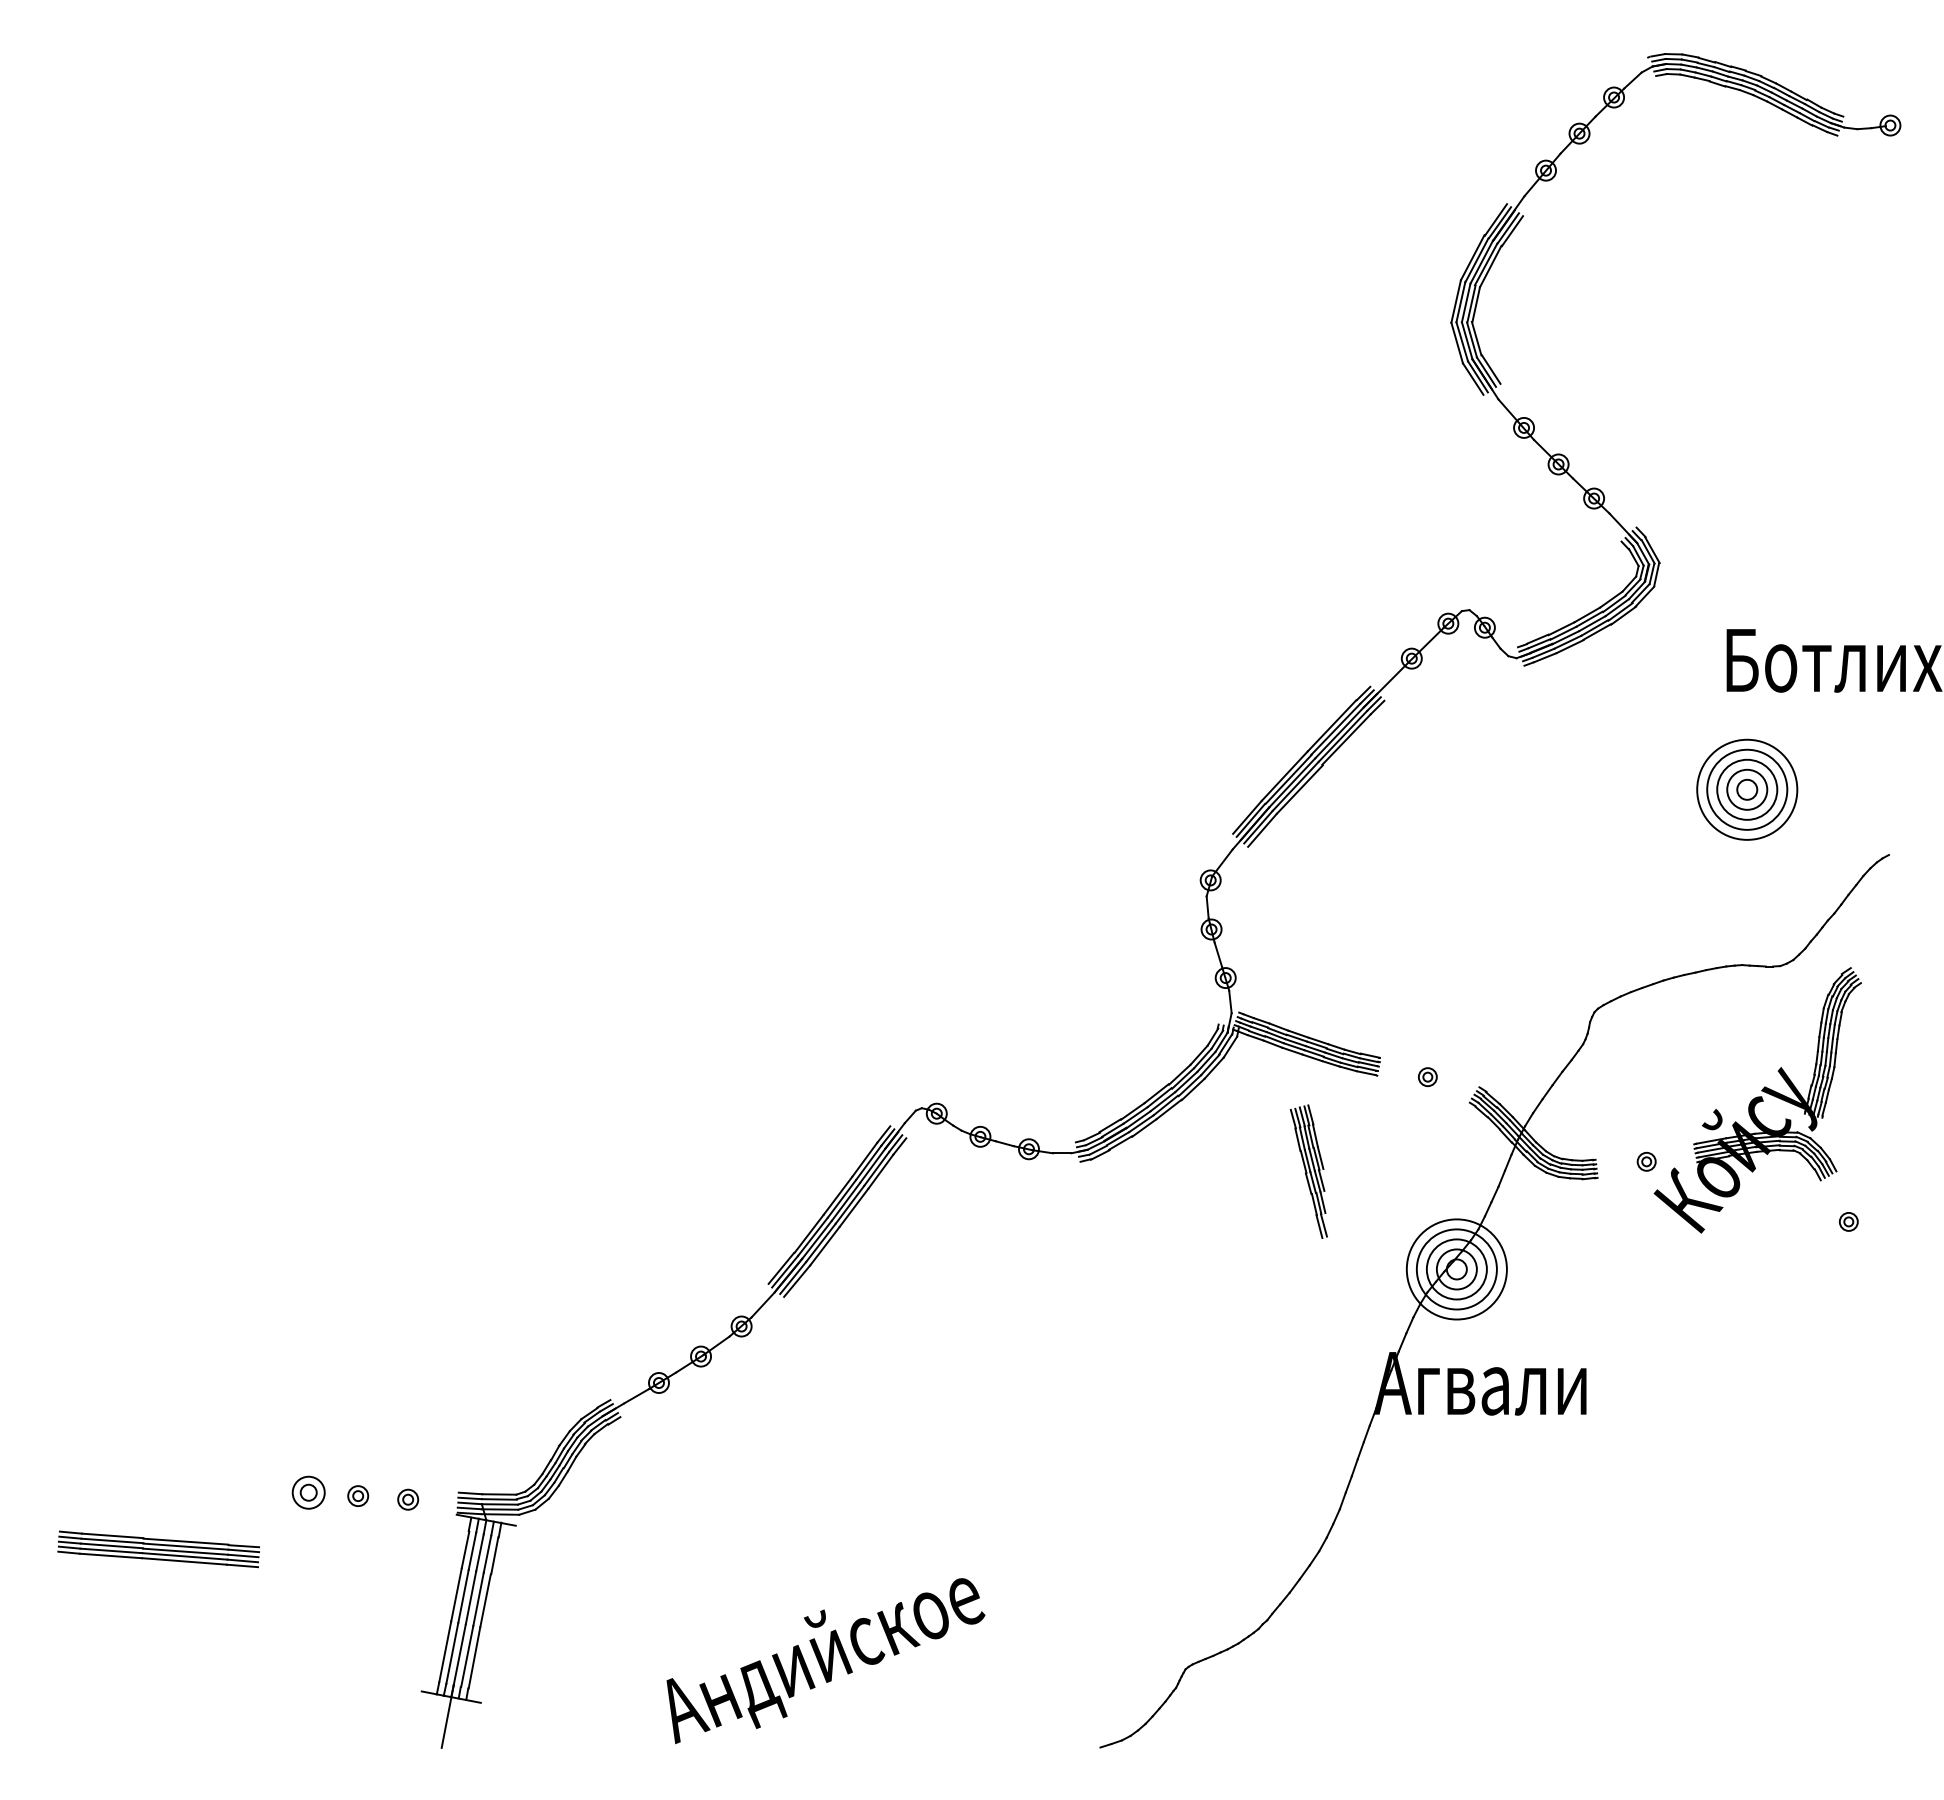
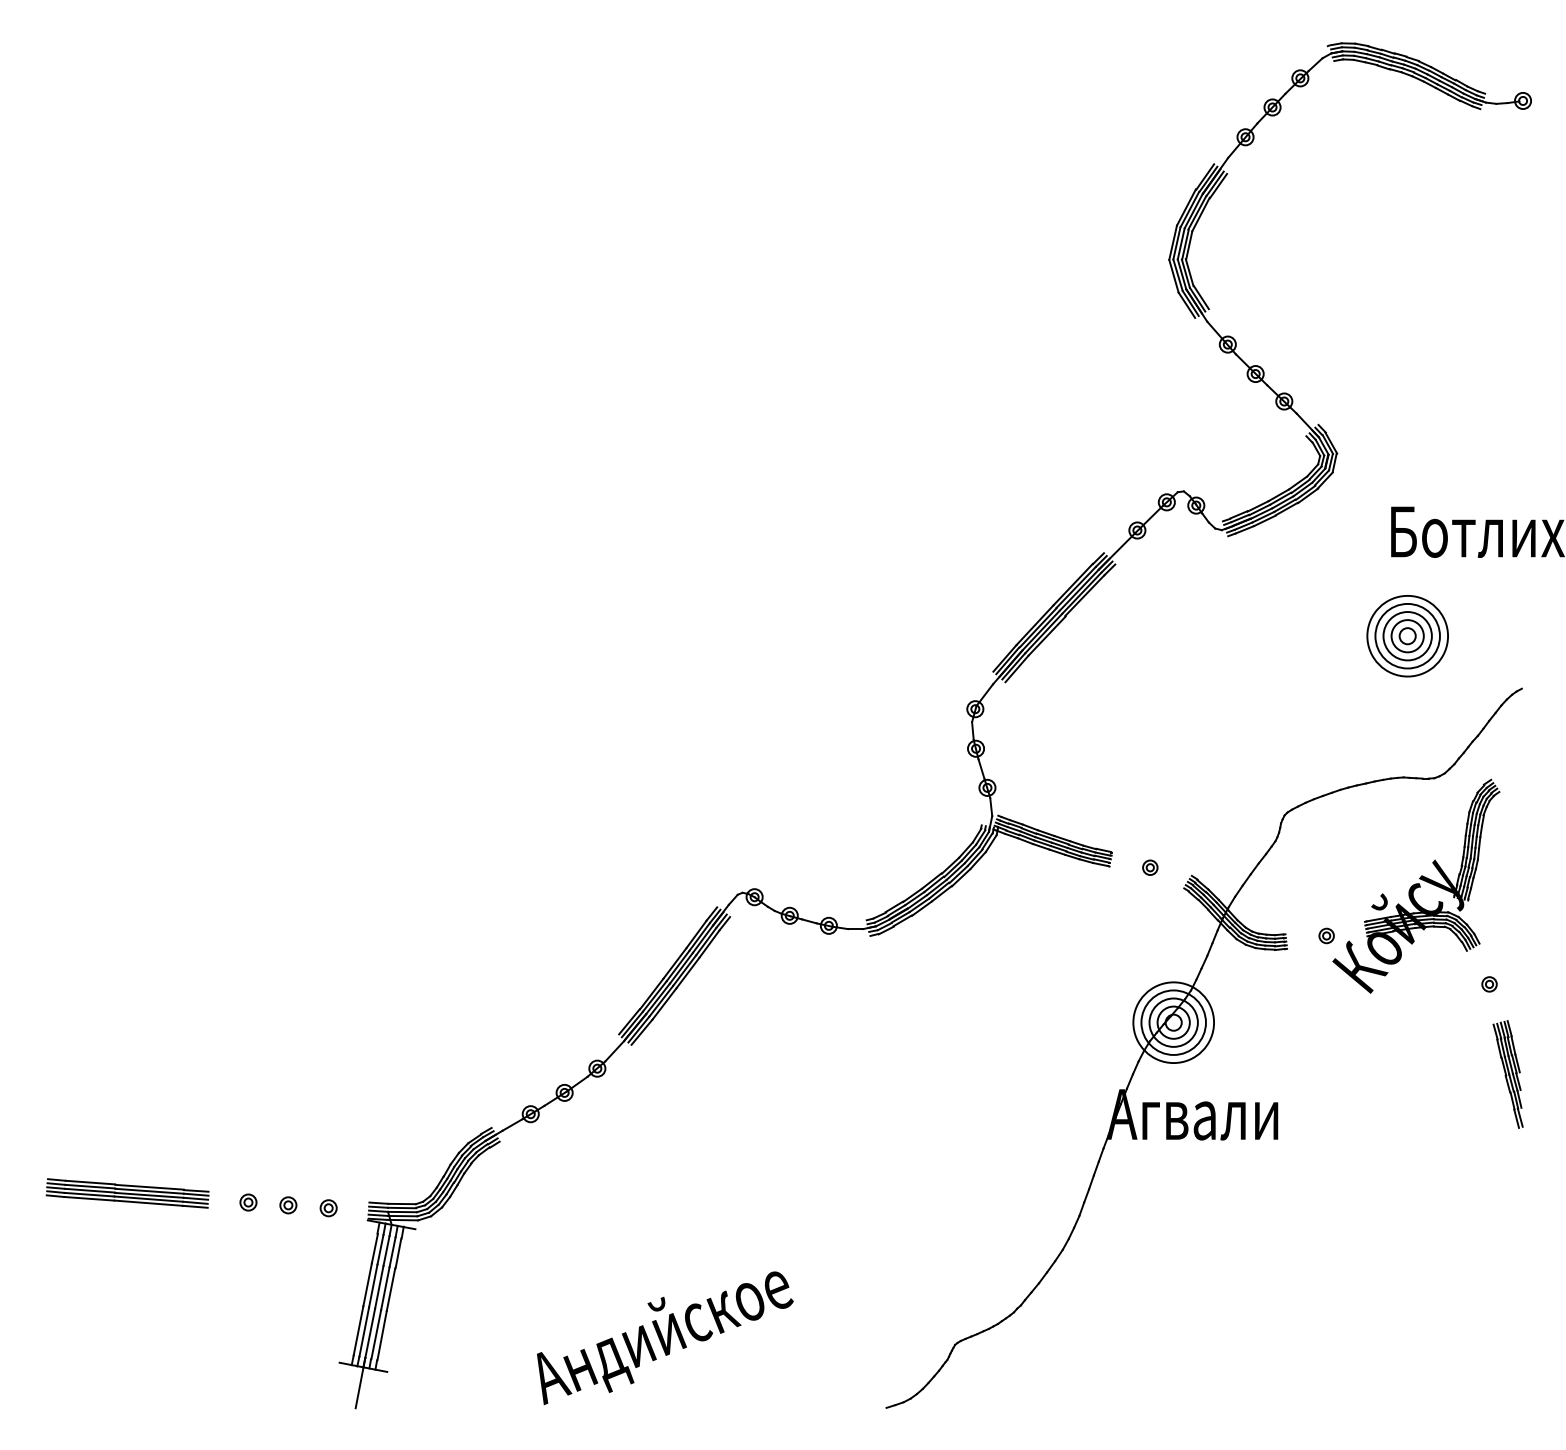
part: (1308, 1171) -> (1507, 1074), moved
part: (308, 1492) -> (248, 1202), size x0.62
part: (158, 1549) -> (127, 1193), moved

